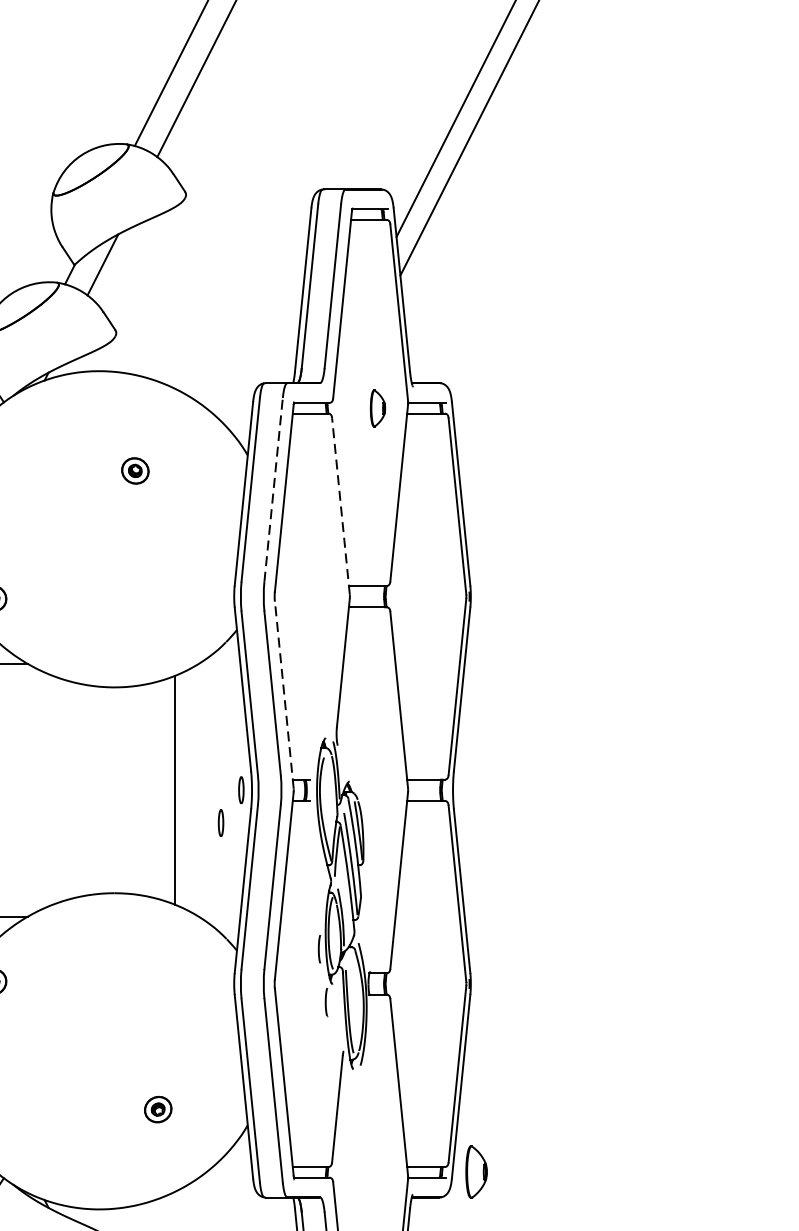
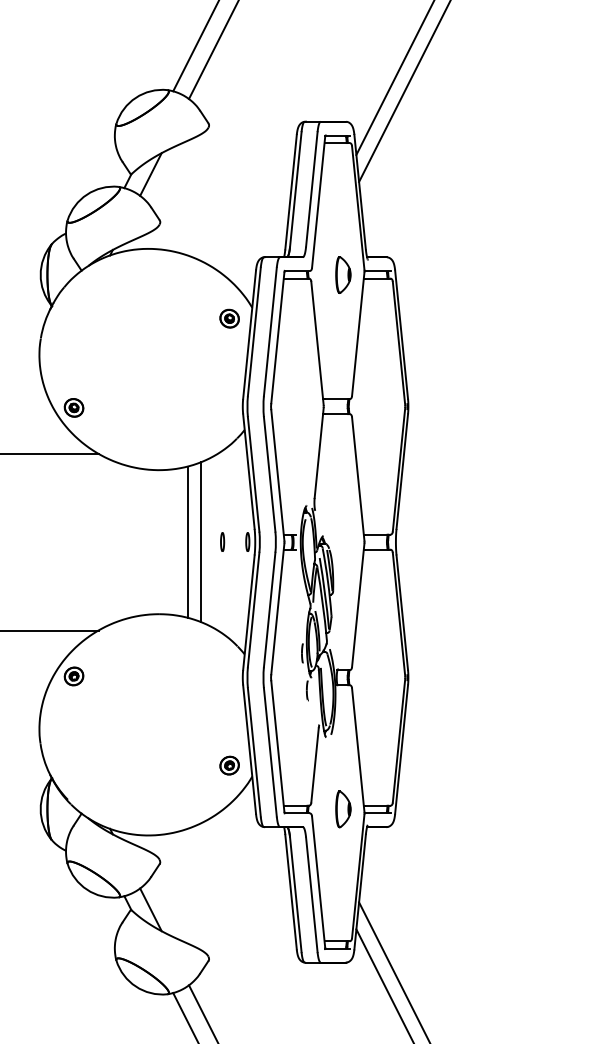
part: (378, 407) -> (343, 274), size x1.43
part: (135, 470) -> (229, 318), moved
line: (273, 489) -> (270, 331), dashed -> solid
line: (340, 506) -> (317, 343), dashed -> solid
line: (283, 695) -> (277, 475), dashed -> solid
line: (155, 789) -> (187, 541), added
part: (220, 822) -> (222, 541), moved
part: (158, 1109) -> (229, 765), moved
part: (476, 1172) -> (343, 809), moved

